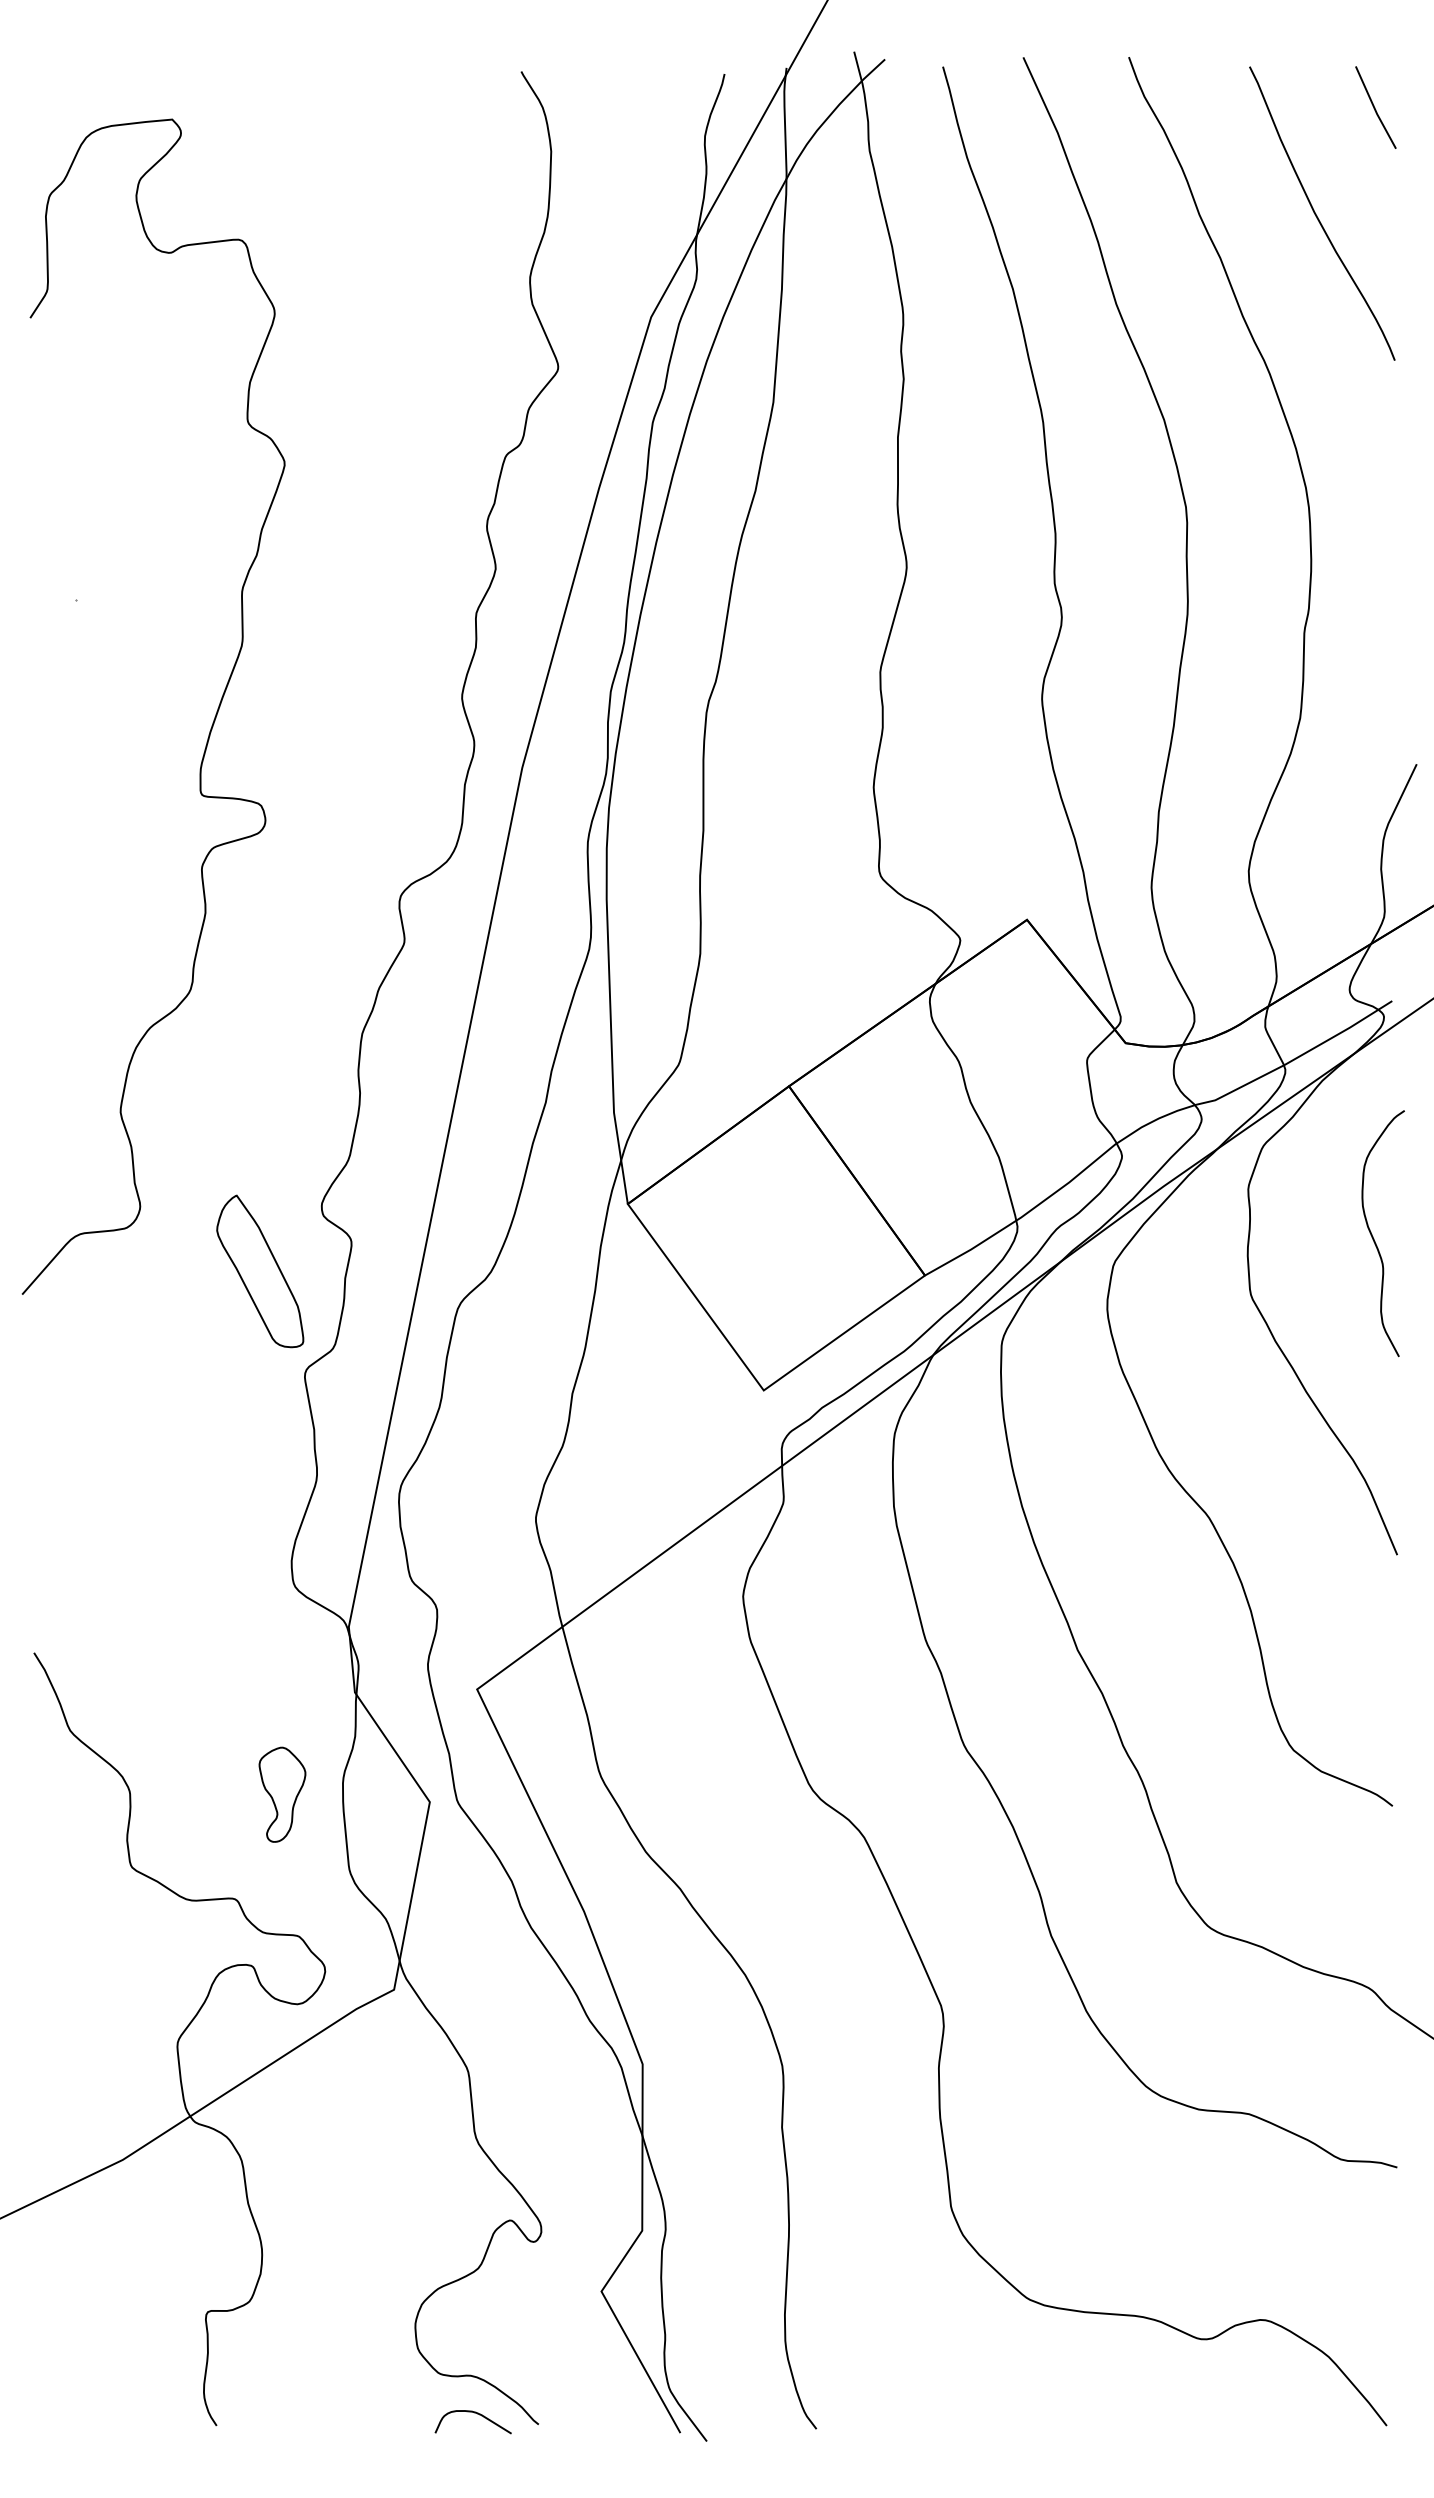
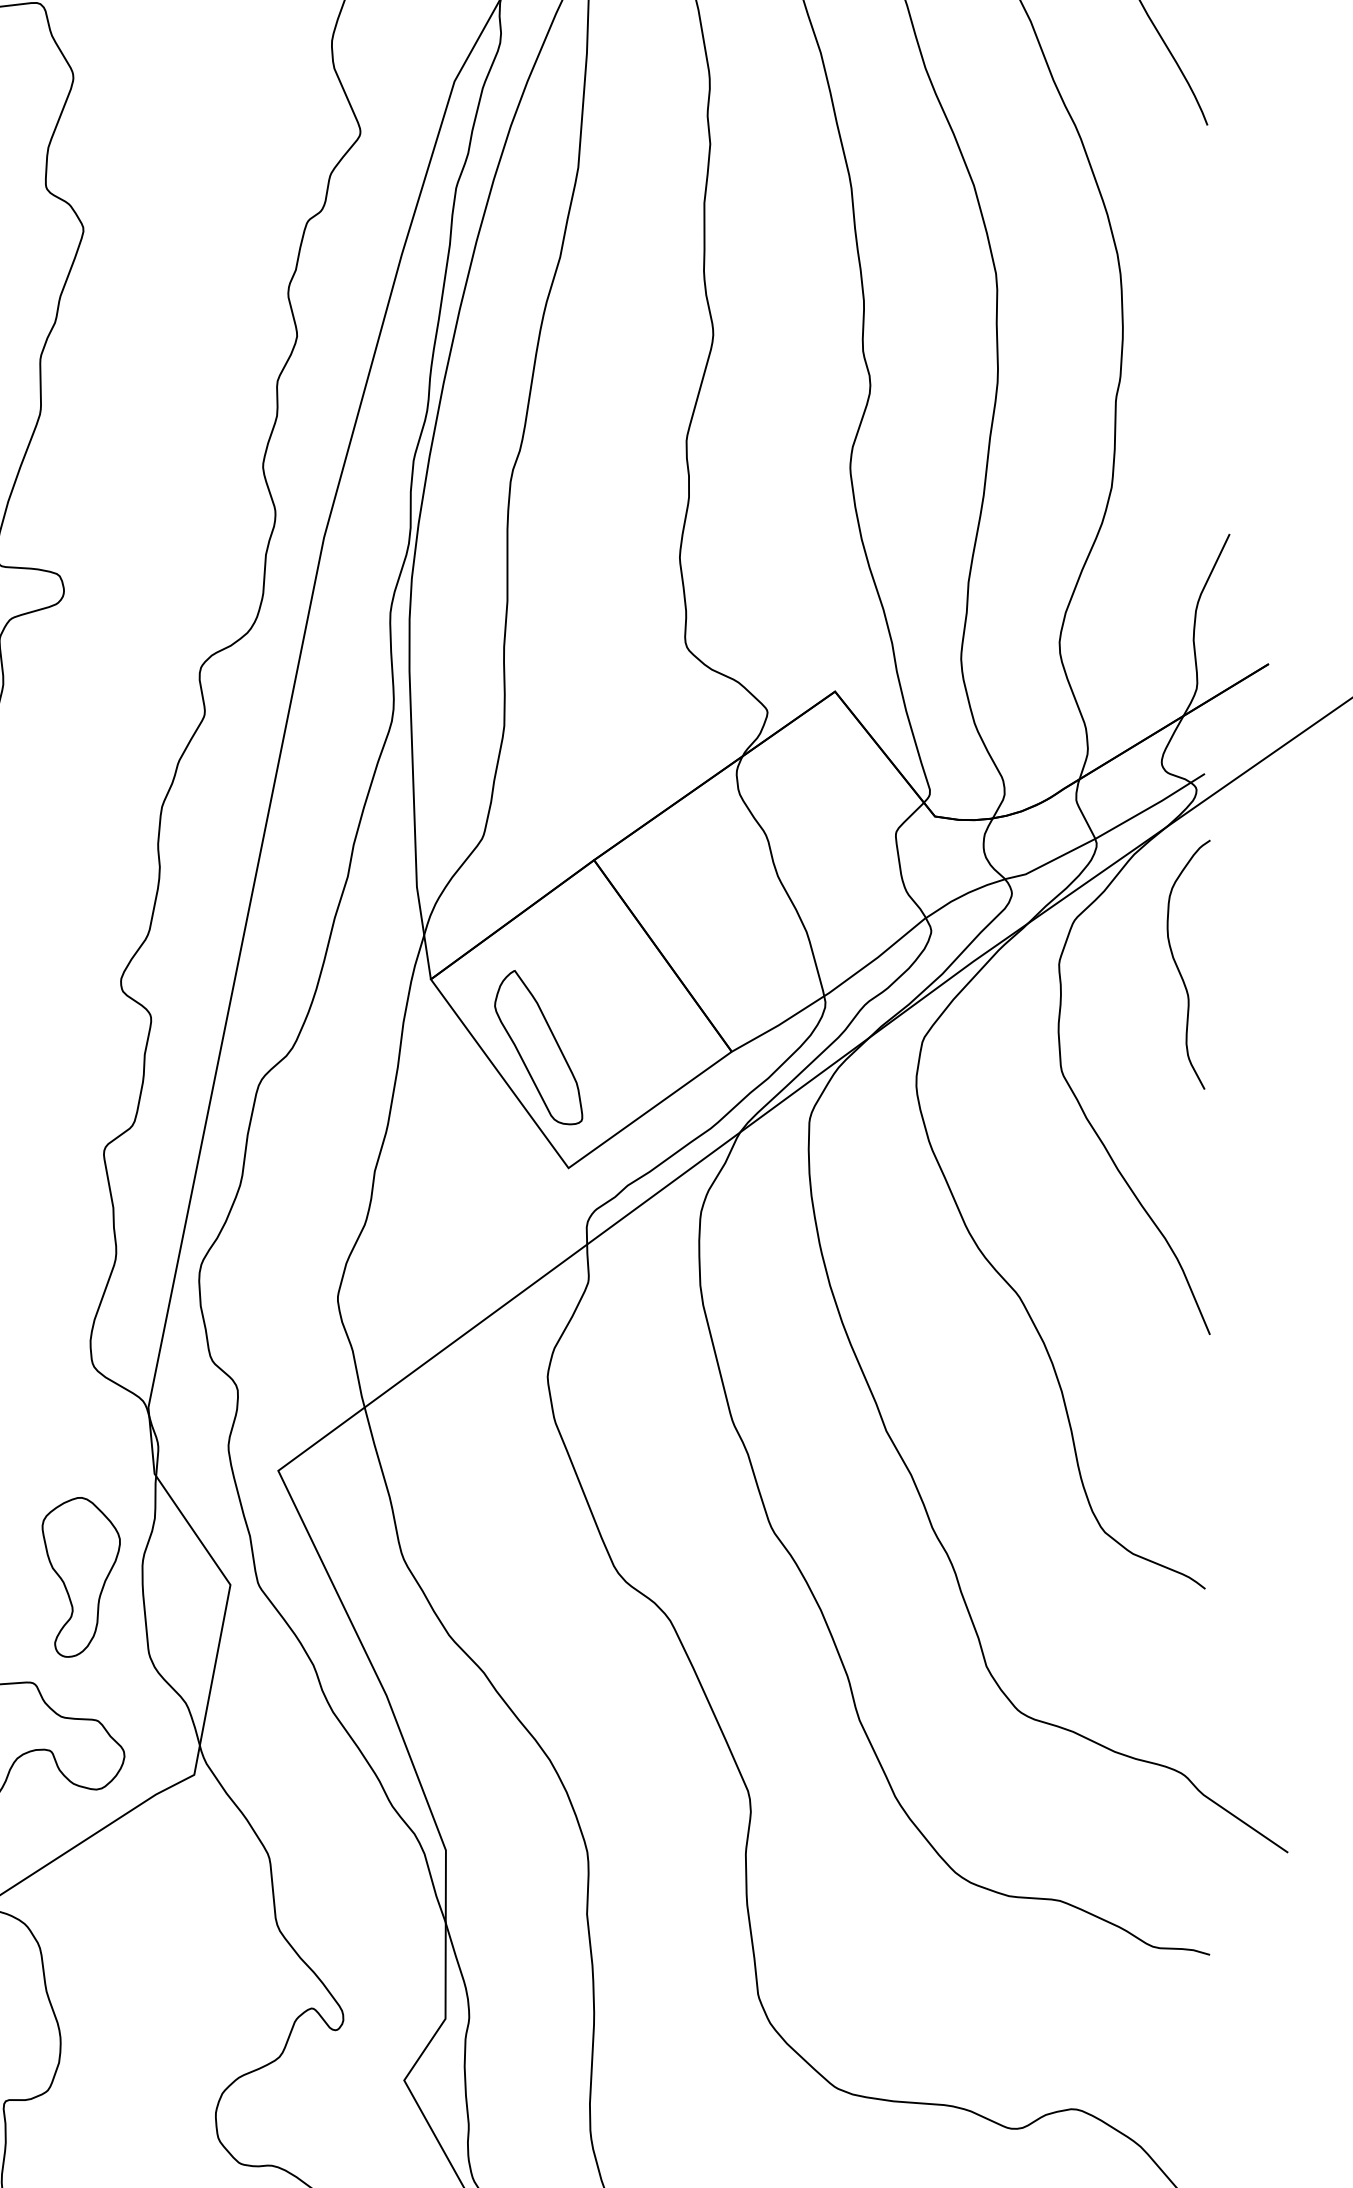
curve: (1374, 1238) -> (1179, 969), moved
part: (260, 1271) -> (538, 1047), moved
part: (282, 1794) -> (81, 1577), size x1.67

